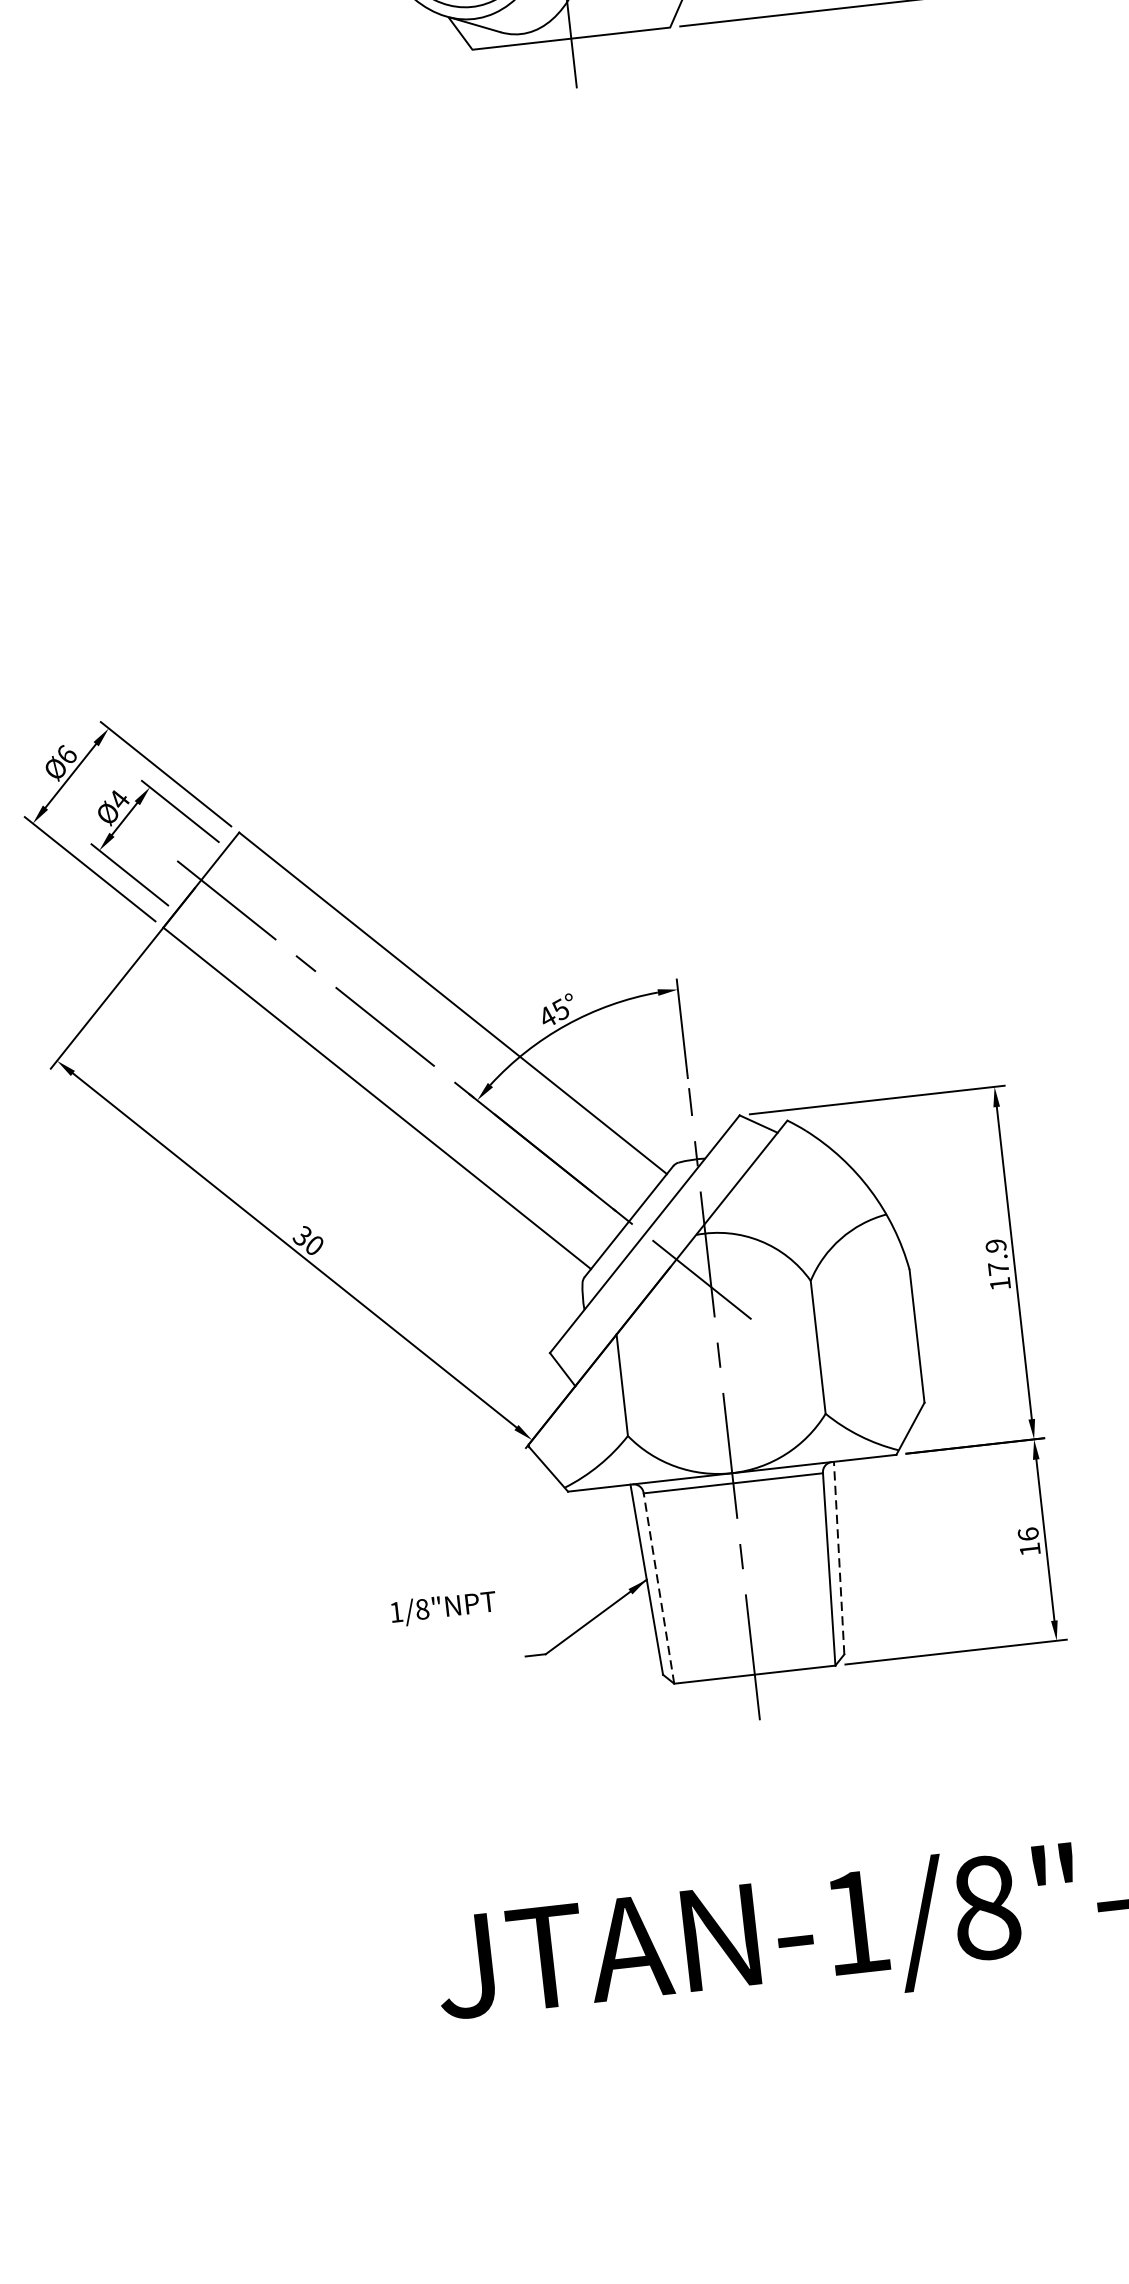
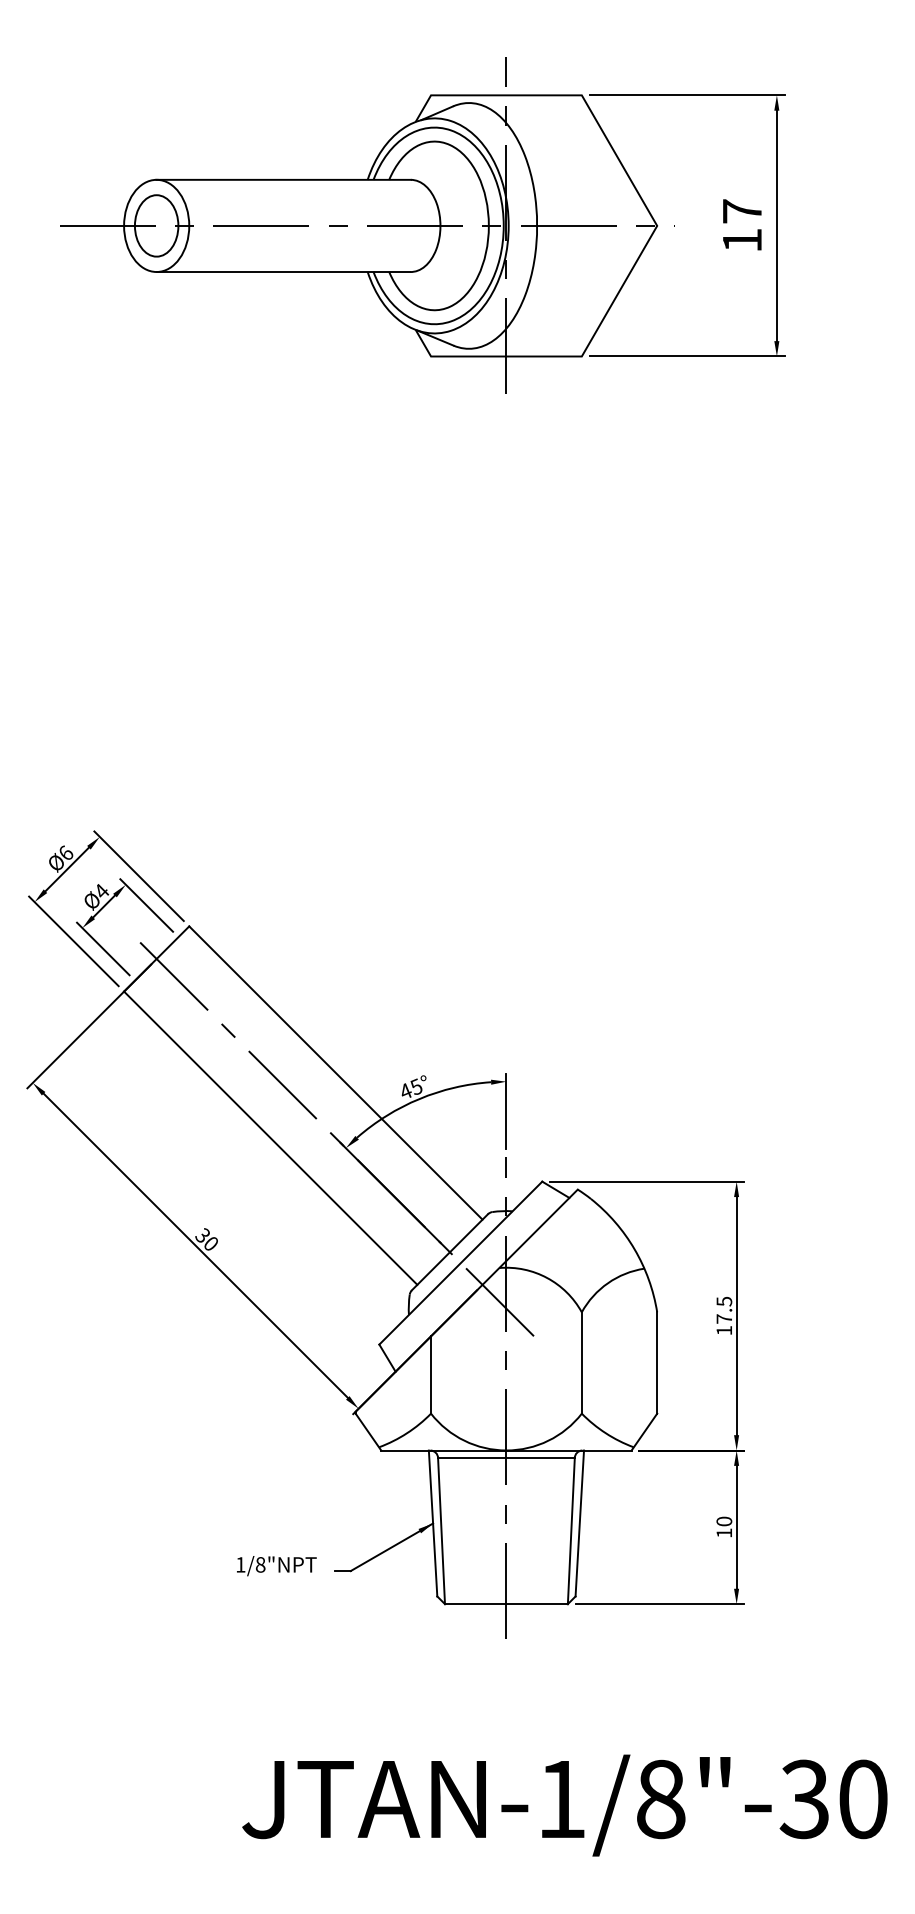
text: (996, 1245) -> (724, 1301), 17.9 -> 17.5
text: (1028, 1534) -> (724, 1521), 16 -> 10
line: (838, 1558) -> (579, 1523), dashed -> solid
line: (658, 1587) -> (441, 1530), dashed -> solid
text: (443, 1609) -> (276, 1566), moved

